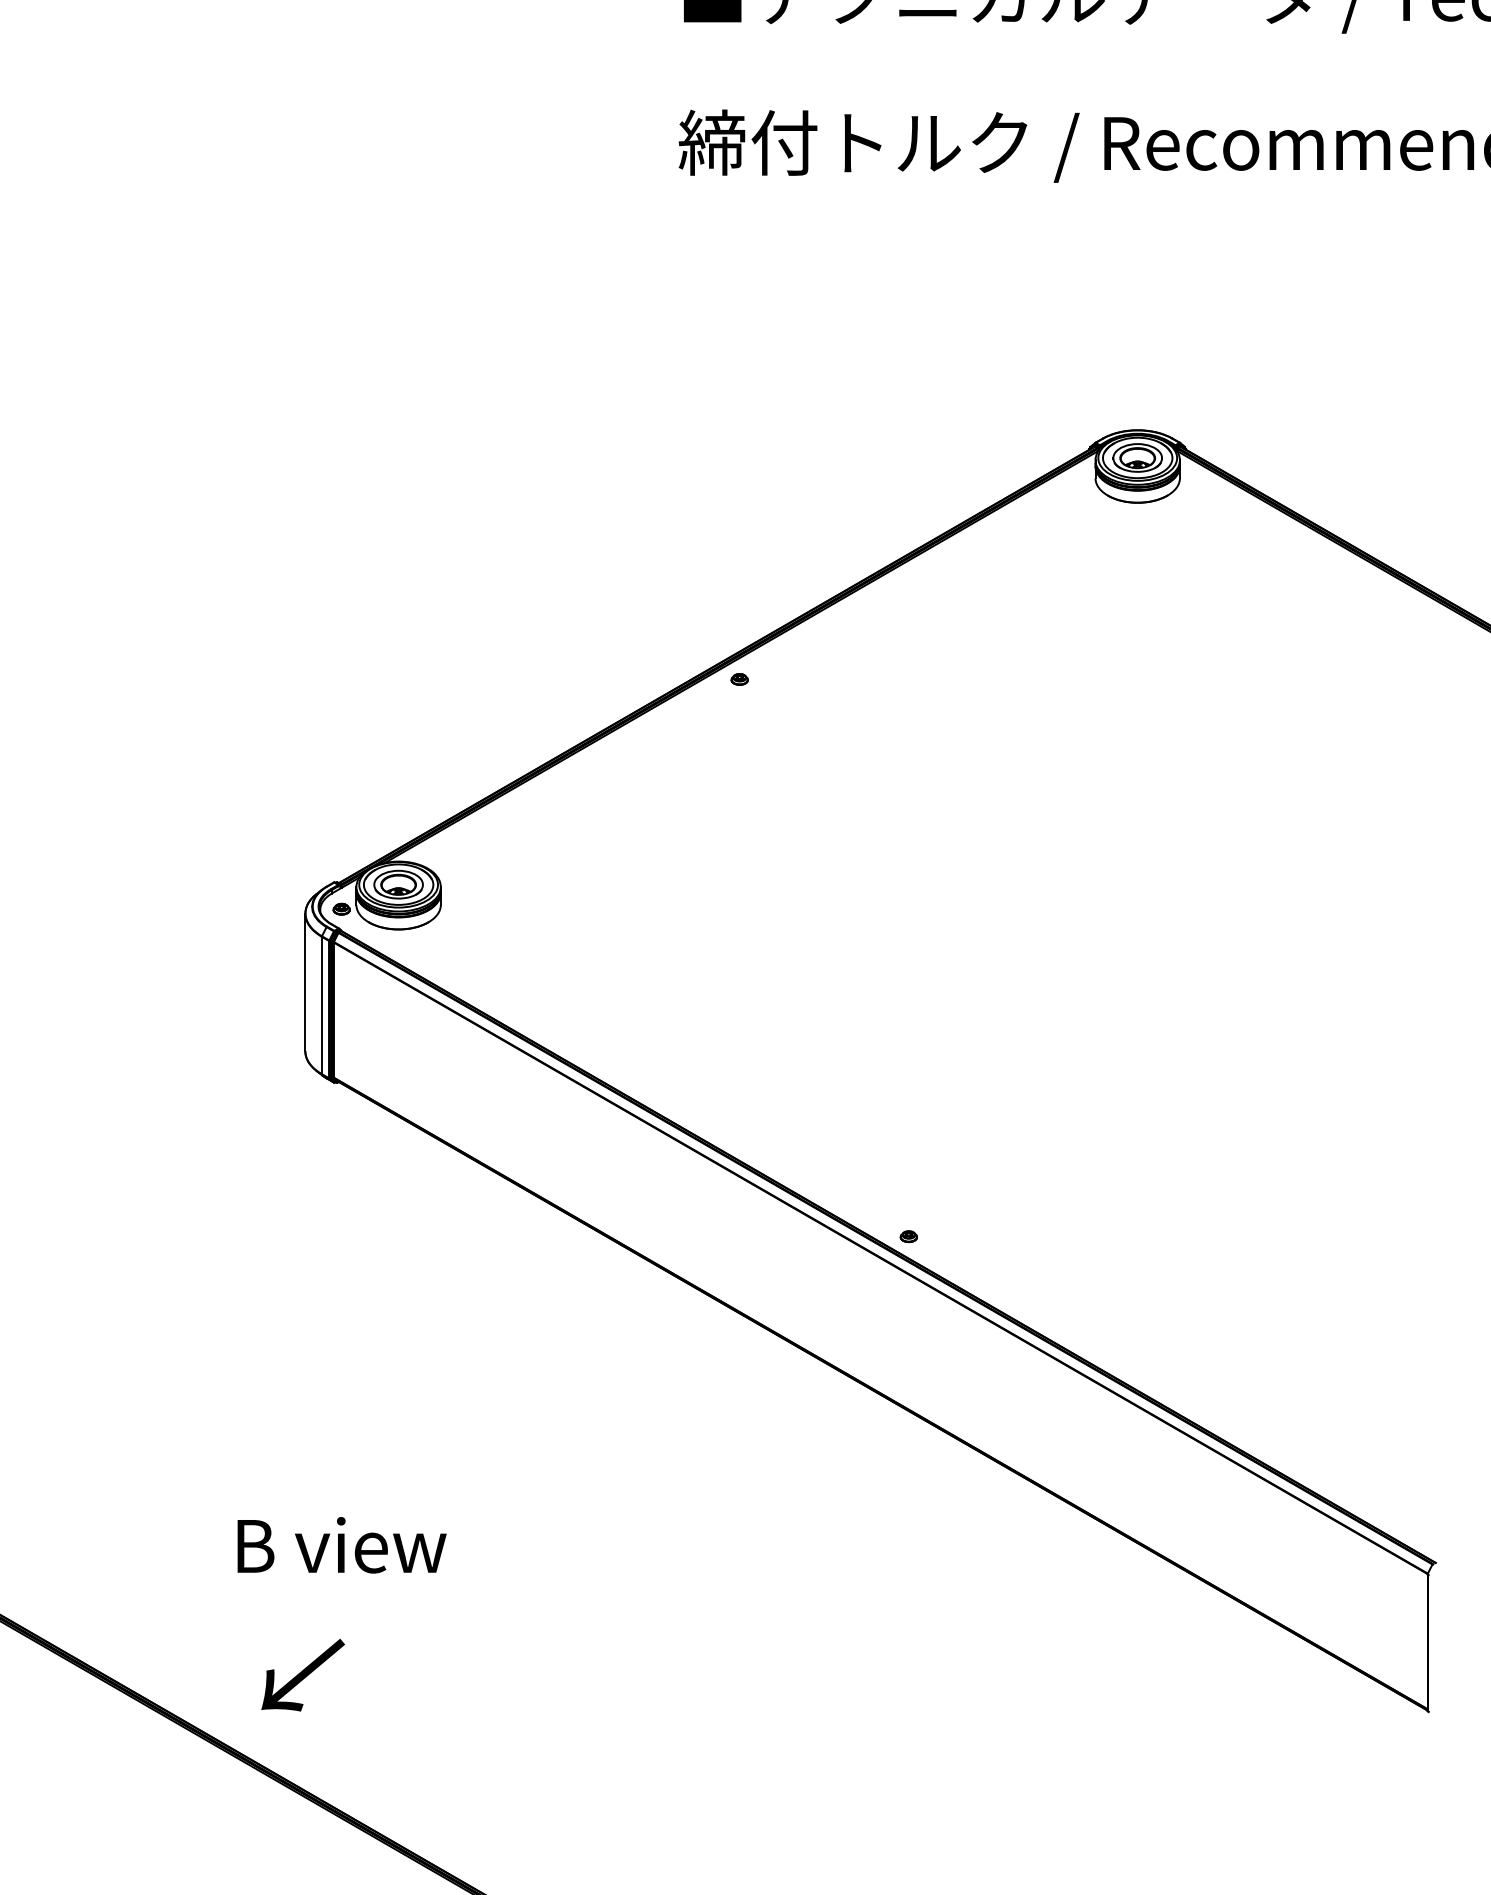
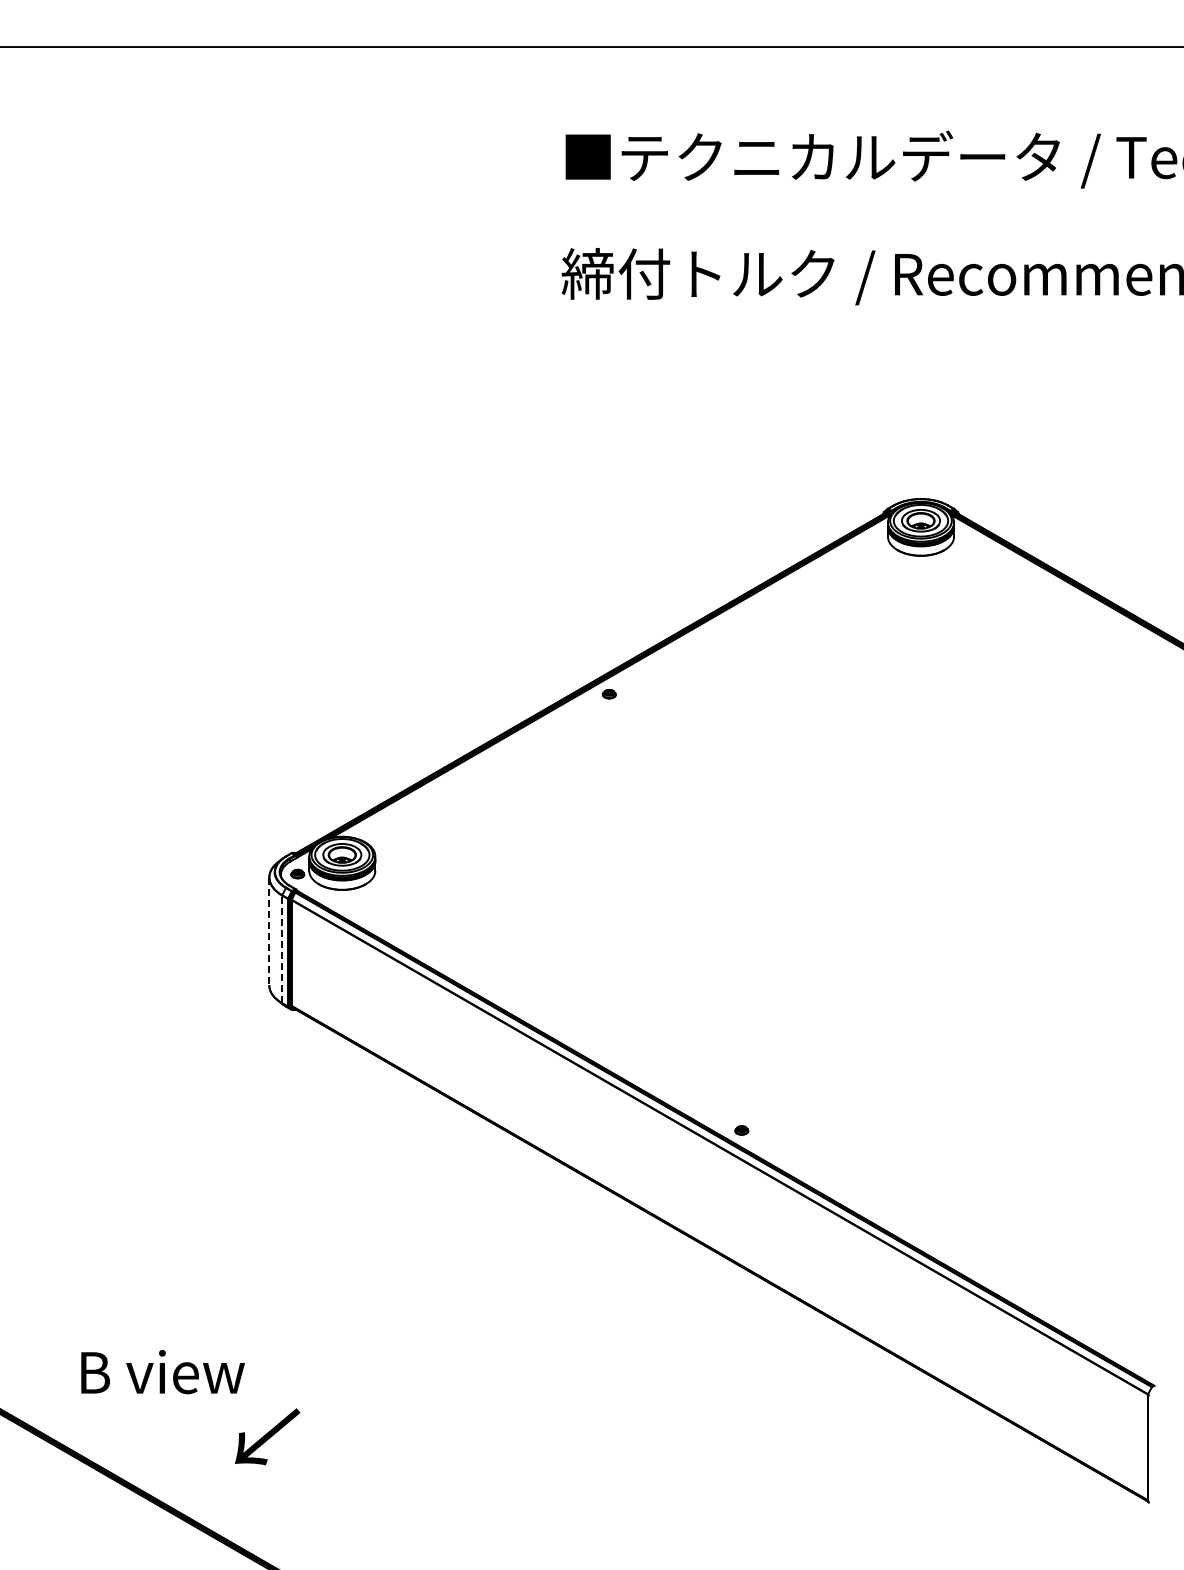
line: (305, 982) -> (269, 931), solid -> dashed
line: (322, 1005) -> (282, 949), solid -> dashed
text: (341, 1545) -> (162, 1372), moved
text: (303, 1674) -> (267, 1436), moved

